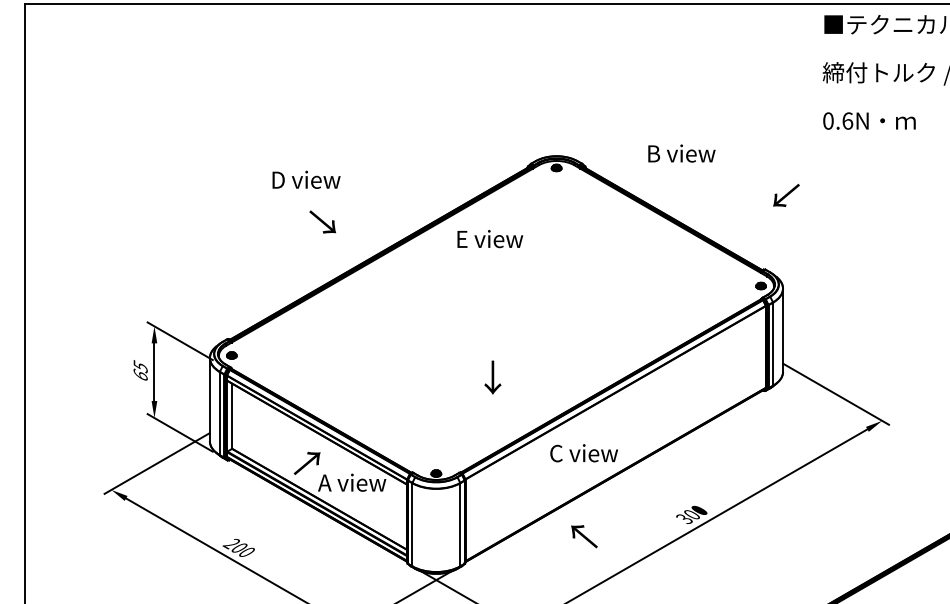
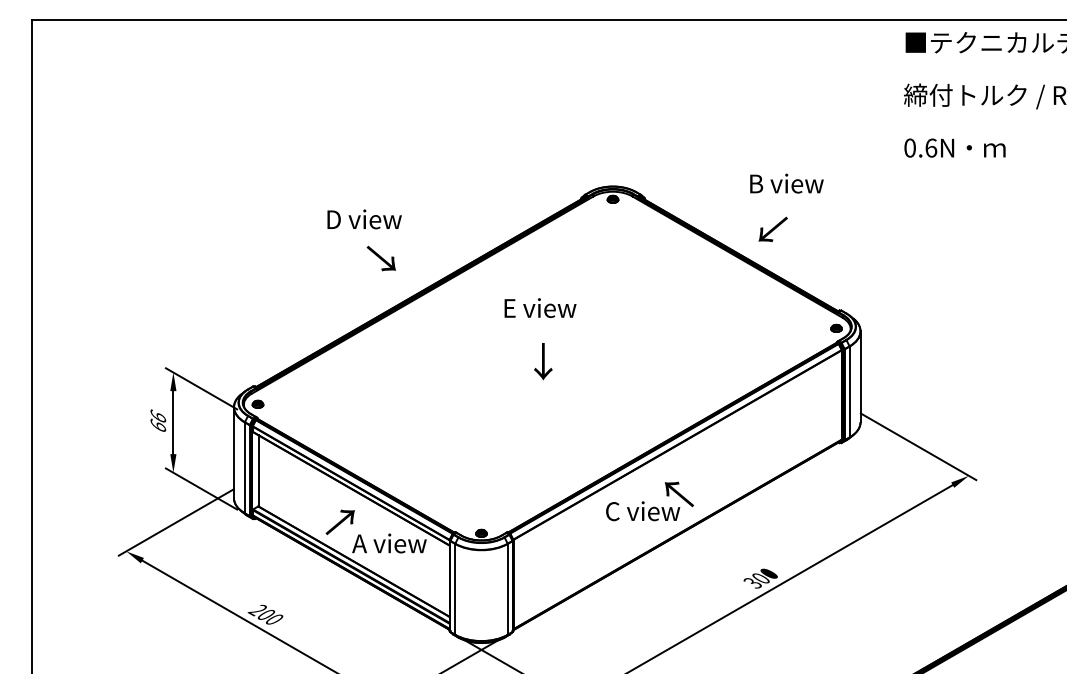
text: (681, 153) -> (786, 183), moved
text: (306, 179) -> (364, 219), moved
text: (785, 195) -> (772, 229), moved
text: (321, 222) -> (380, 258), moved
text: (490, 238) -> (540, 307), moved
text: (140, 366) -> (158, 416), 65 -> 66
text: (493, 377) -> (543, 361), moved
text: (583, 536) -> (678, 494), moved

